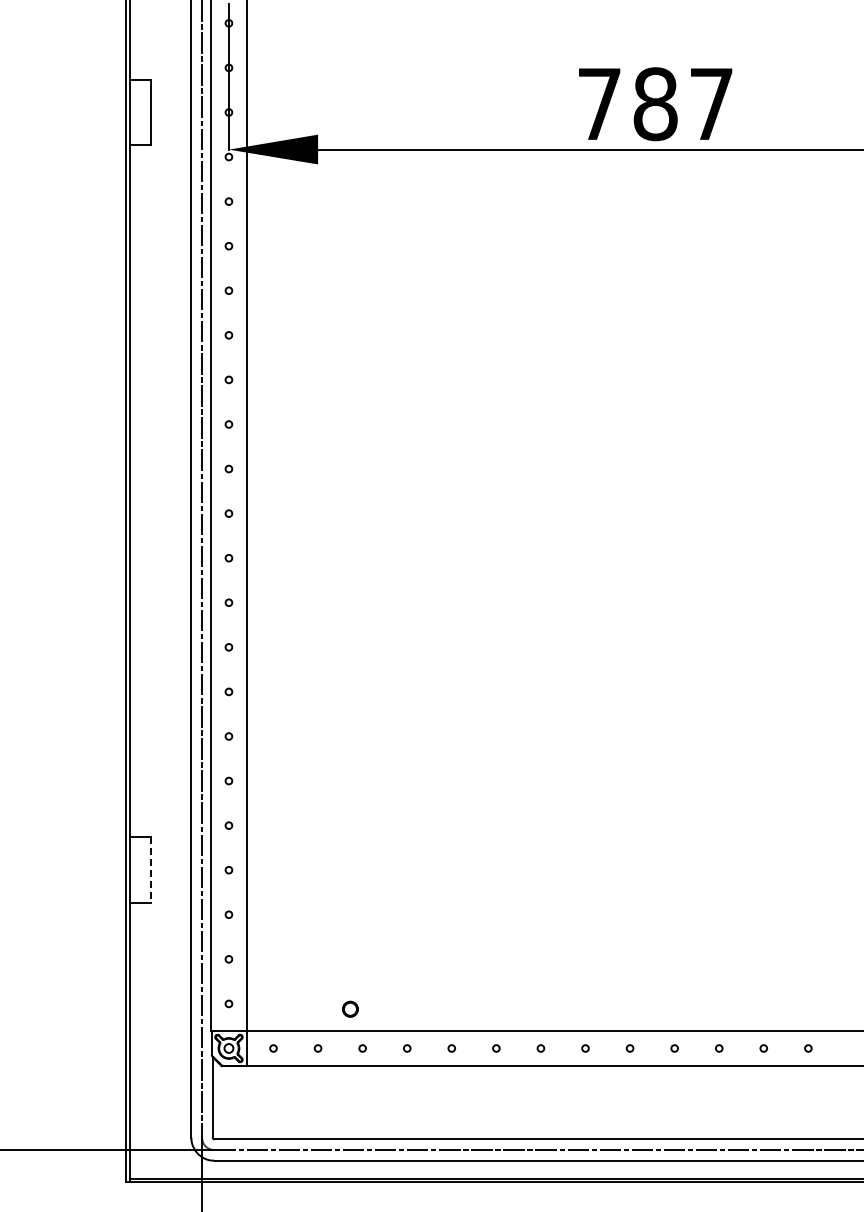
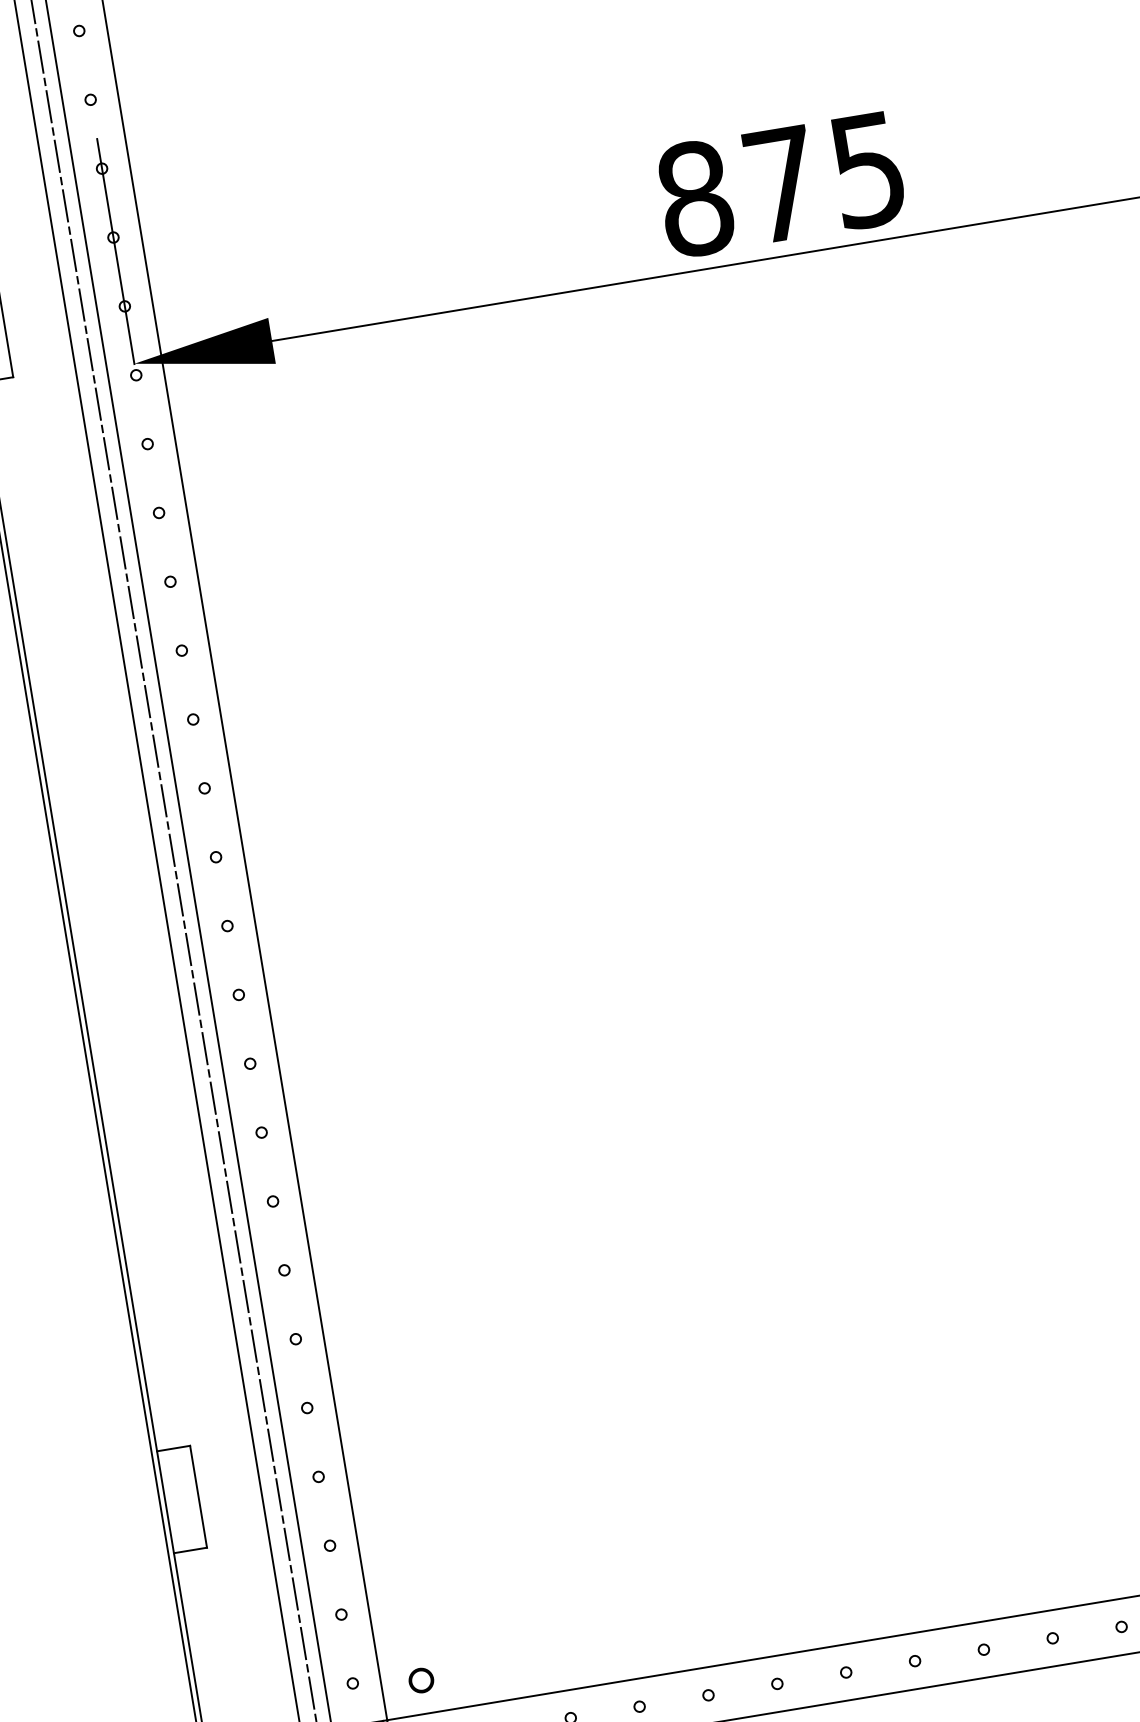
text: (654, 104) -> (780, 185), 787 -> 875
line: (151, 870) -> (199, 1497), dashed -> solid
circle: (350, 1008) -> (421, 1679), moved

